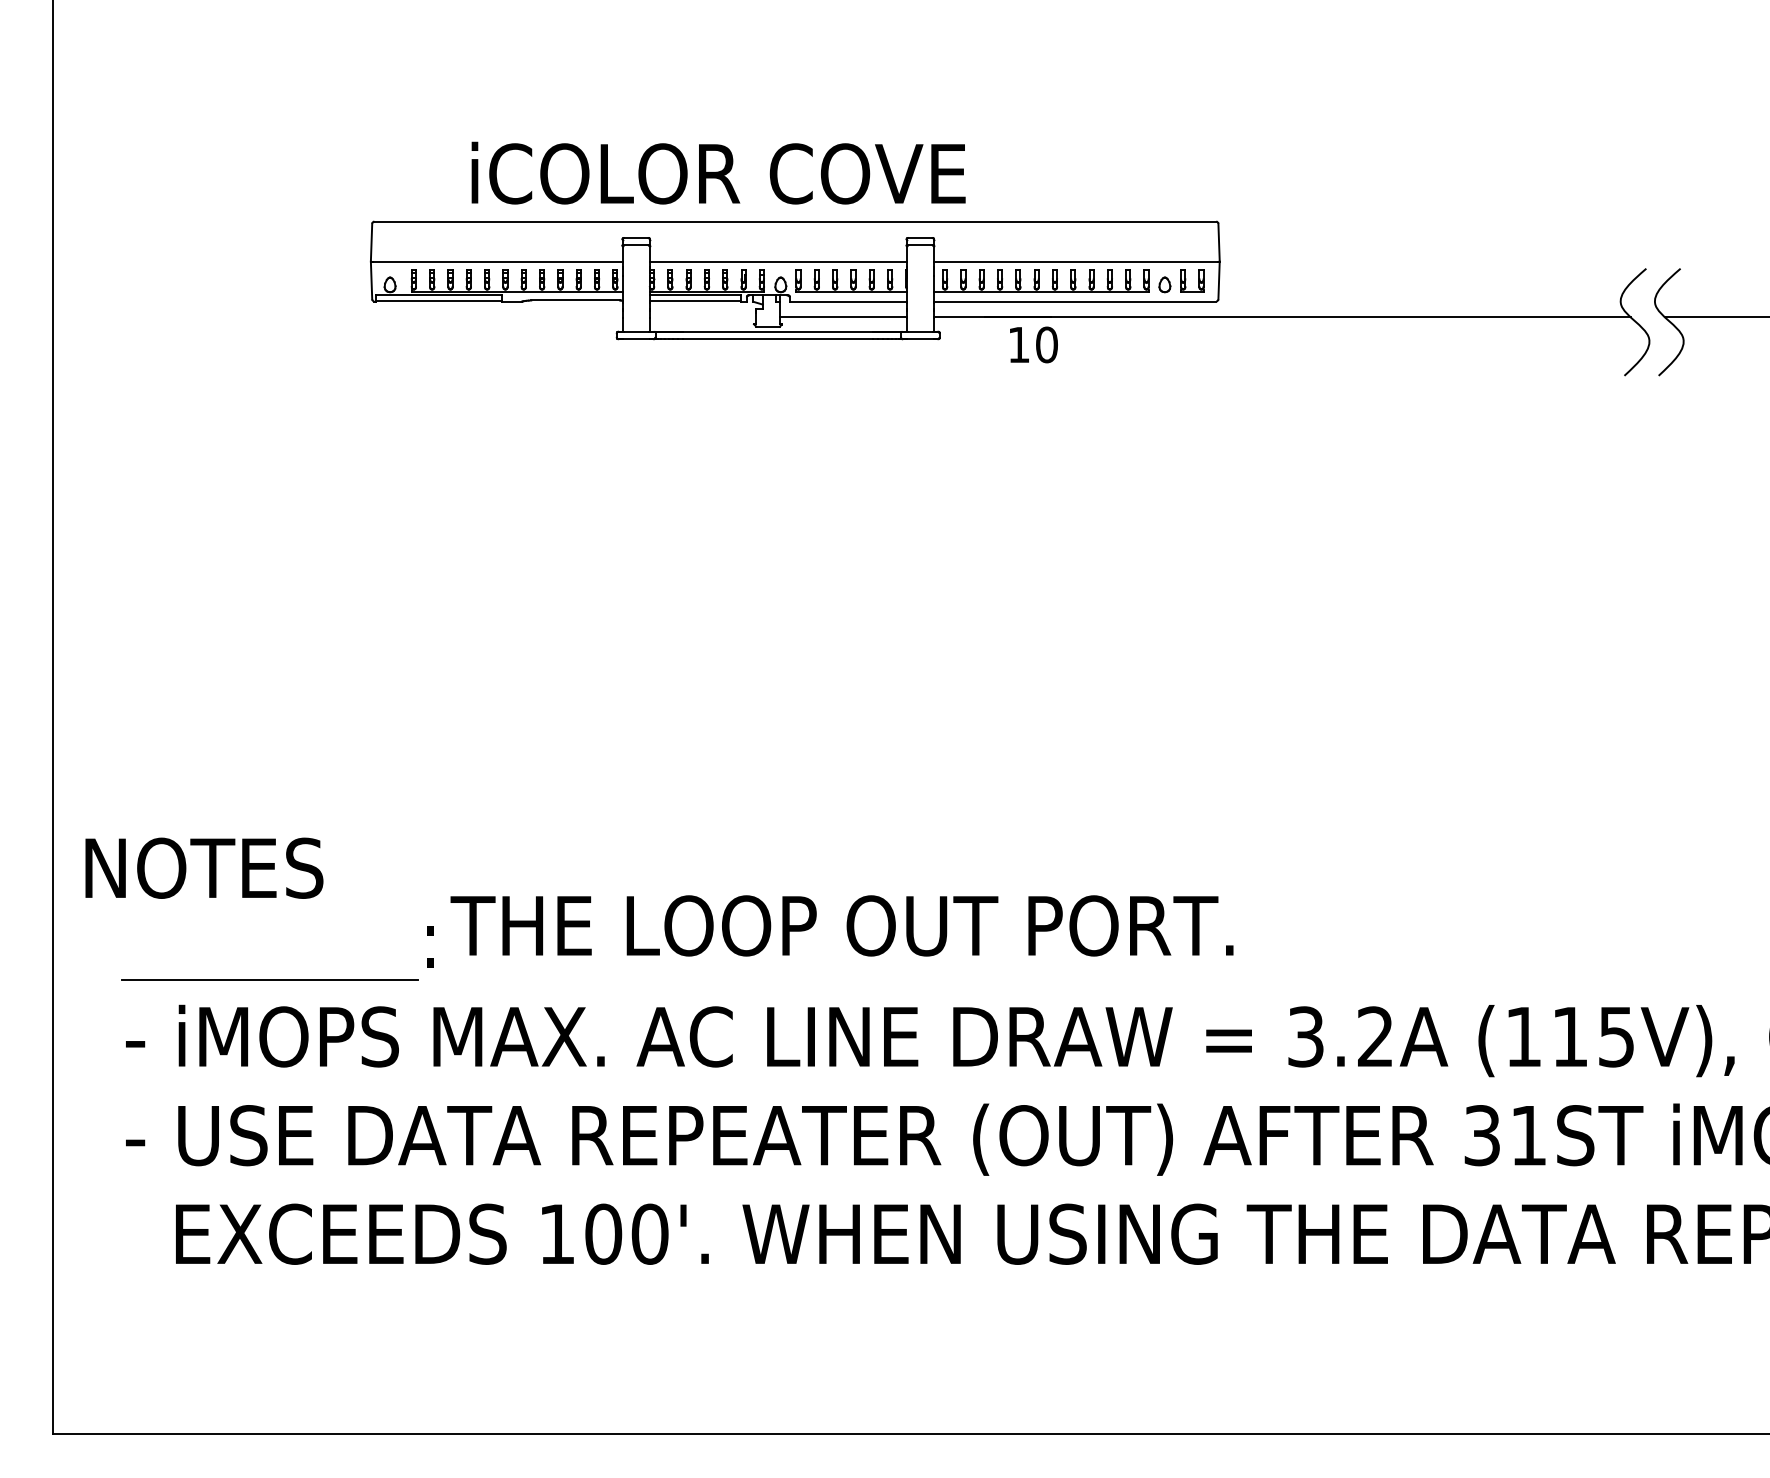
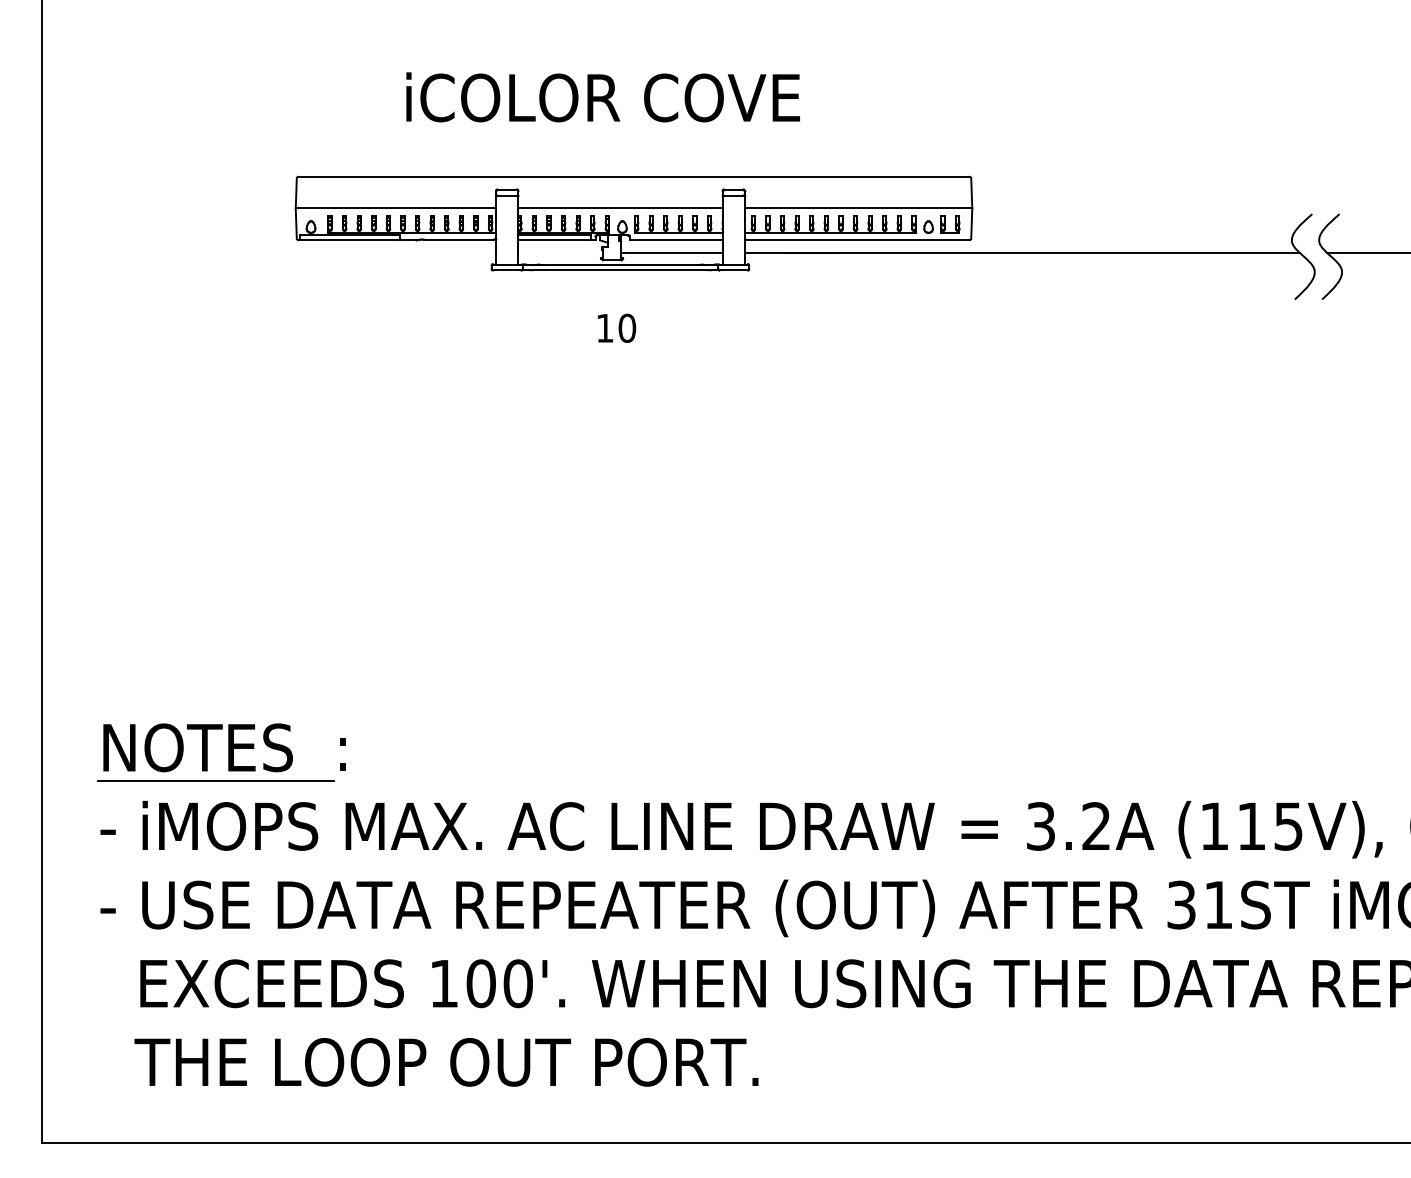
text: (718, 172) -> (603, 96), moved
text: (1033, 344) -> (616, 327), moved
text: (204, 867) -> (198, 747), moved
text: (841, 925) -> (446, 1062), moved

